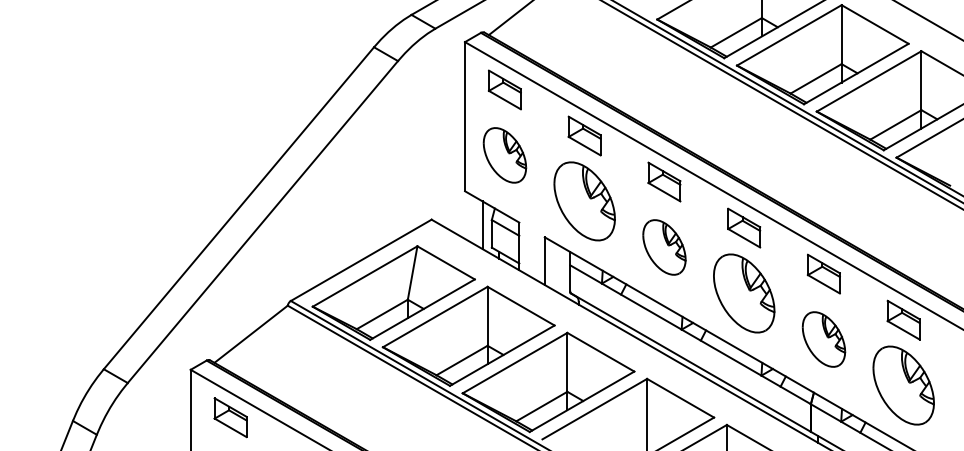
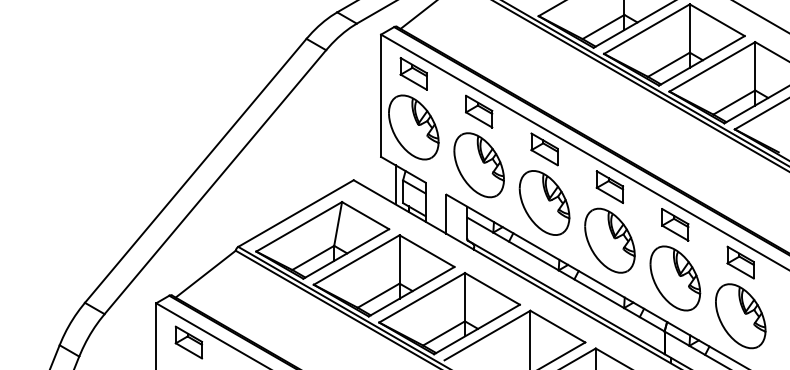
part: (504, 155) -> (413, 127), size x1.43
part: (664, 247) -> (544, 203), size x1.43
part: (823, 339) -> (674, 278), size x1.43

